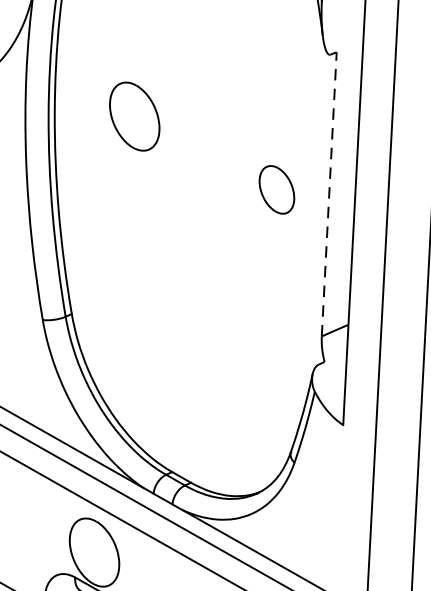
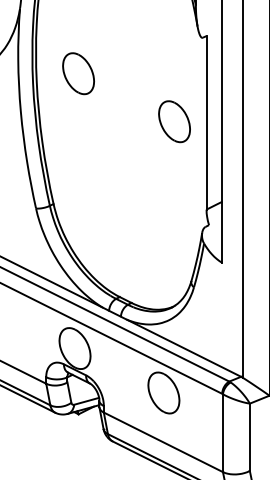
part: (134, 116) -> (78, 73), moved
part: (276, 189) -> (174, 121), size x1.43
line: (329, 193) -> (206, 122), dashed -> solid

